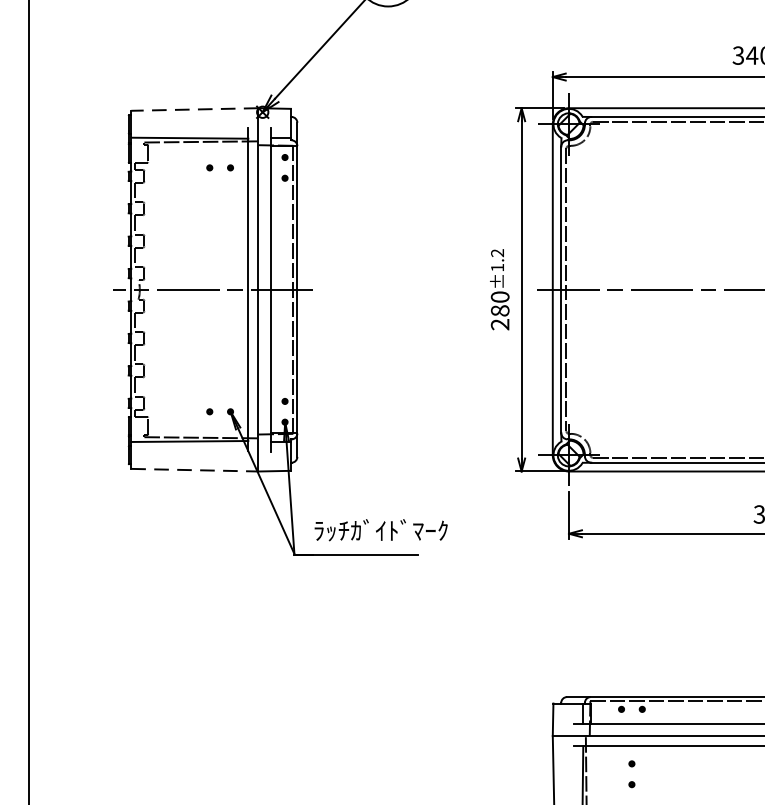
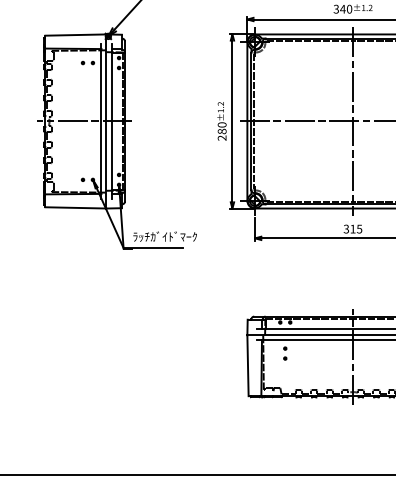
line: (194, 110) -> (75, 35), dashed -> solid
line: (196, 469) -> (76, 207), dashed -> solid

